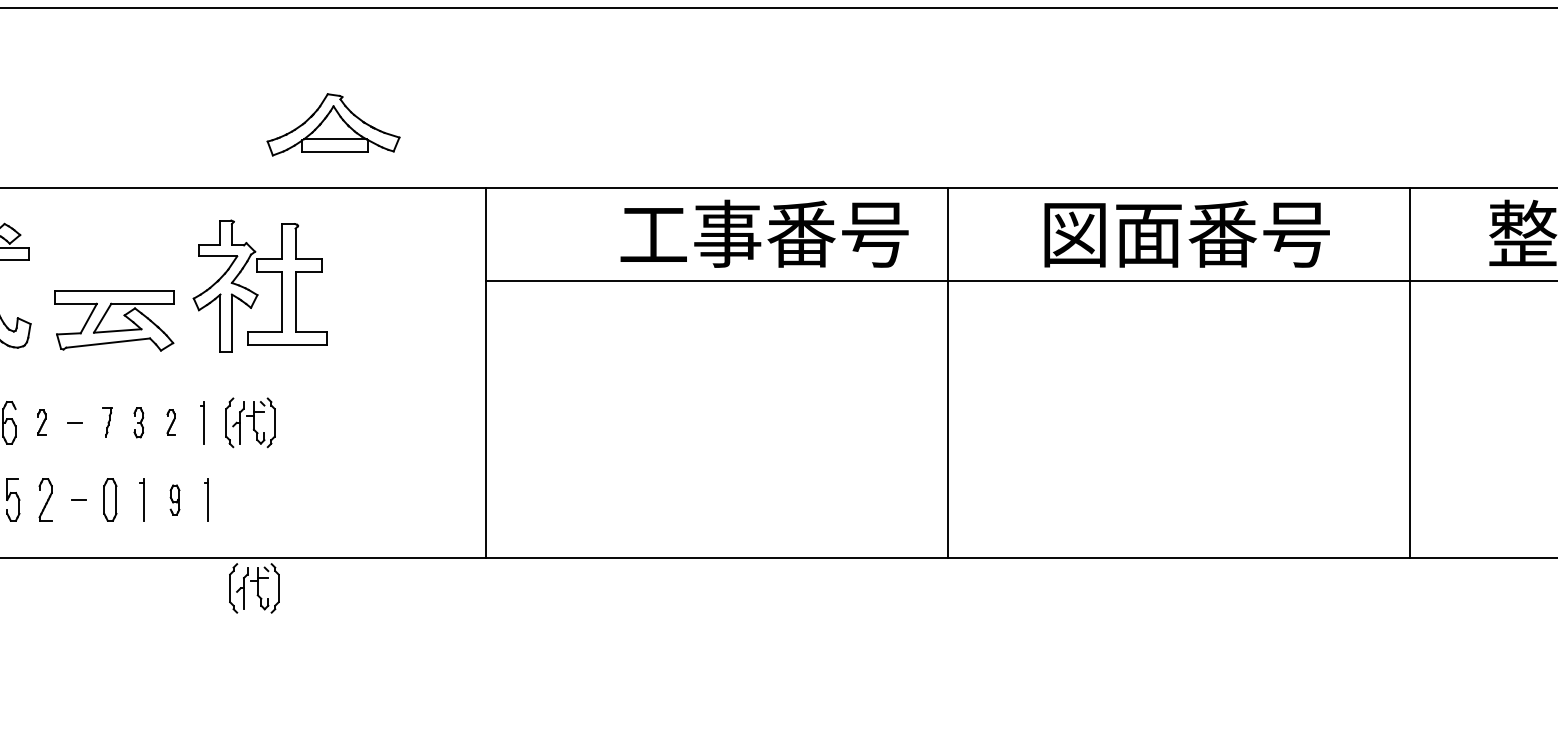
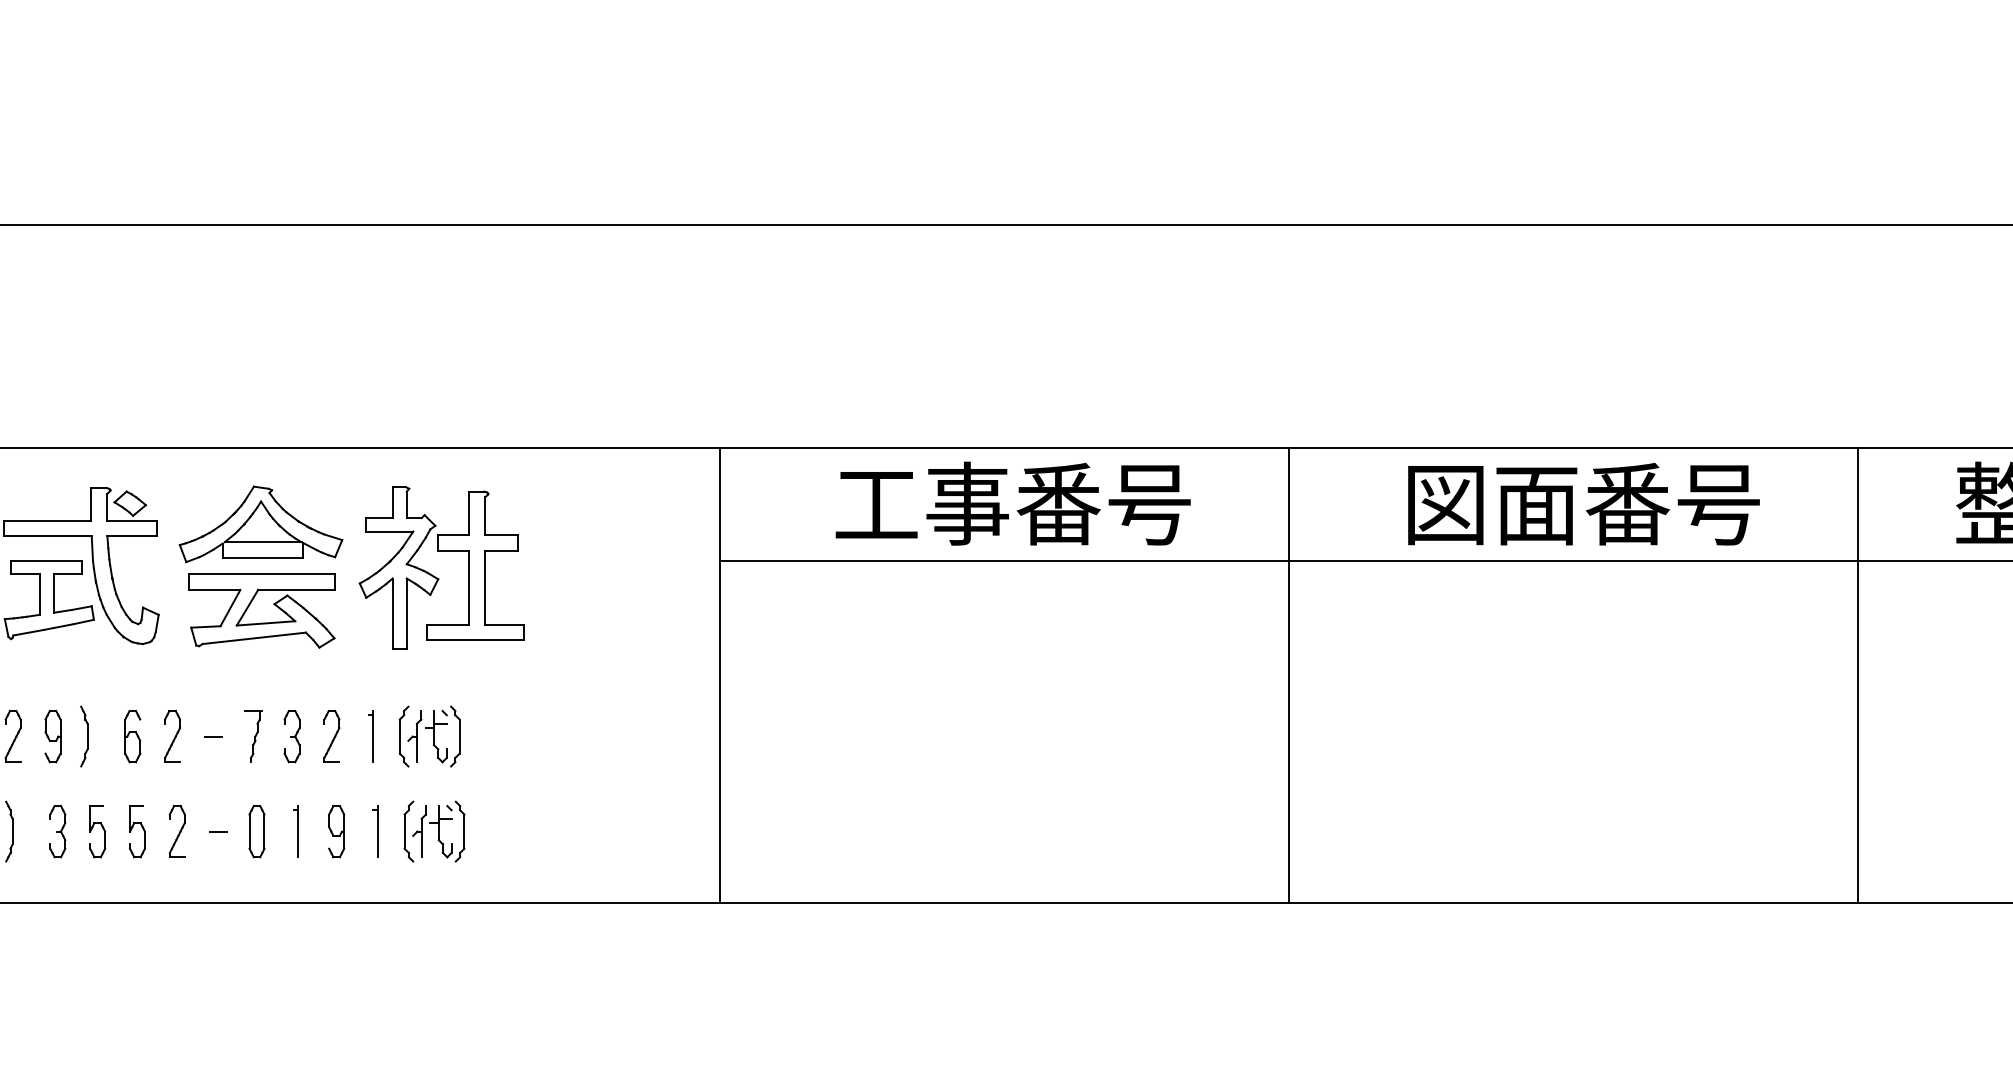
part: (333, 124) -> (260, 524), moved
text: (764, 233) -> (1012, 503), moved
part: (170, 421) -> (331, 735), size x1.67
part: (41, 422) -> (172, 736), size x1.67
part: (107, 422) -> (253, 736), size x1.43
part: (138, 422) -> (291, 736), size x1.43
part: (174, 499) -> (336, 831), size x1.43
part: (254, 588) -> (434, 831), moved

